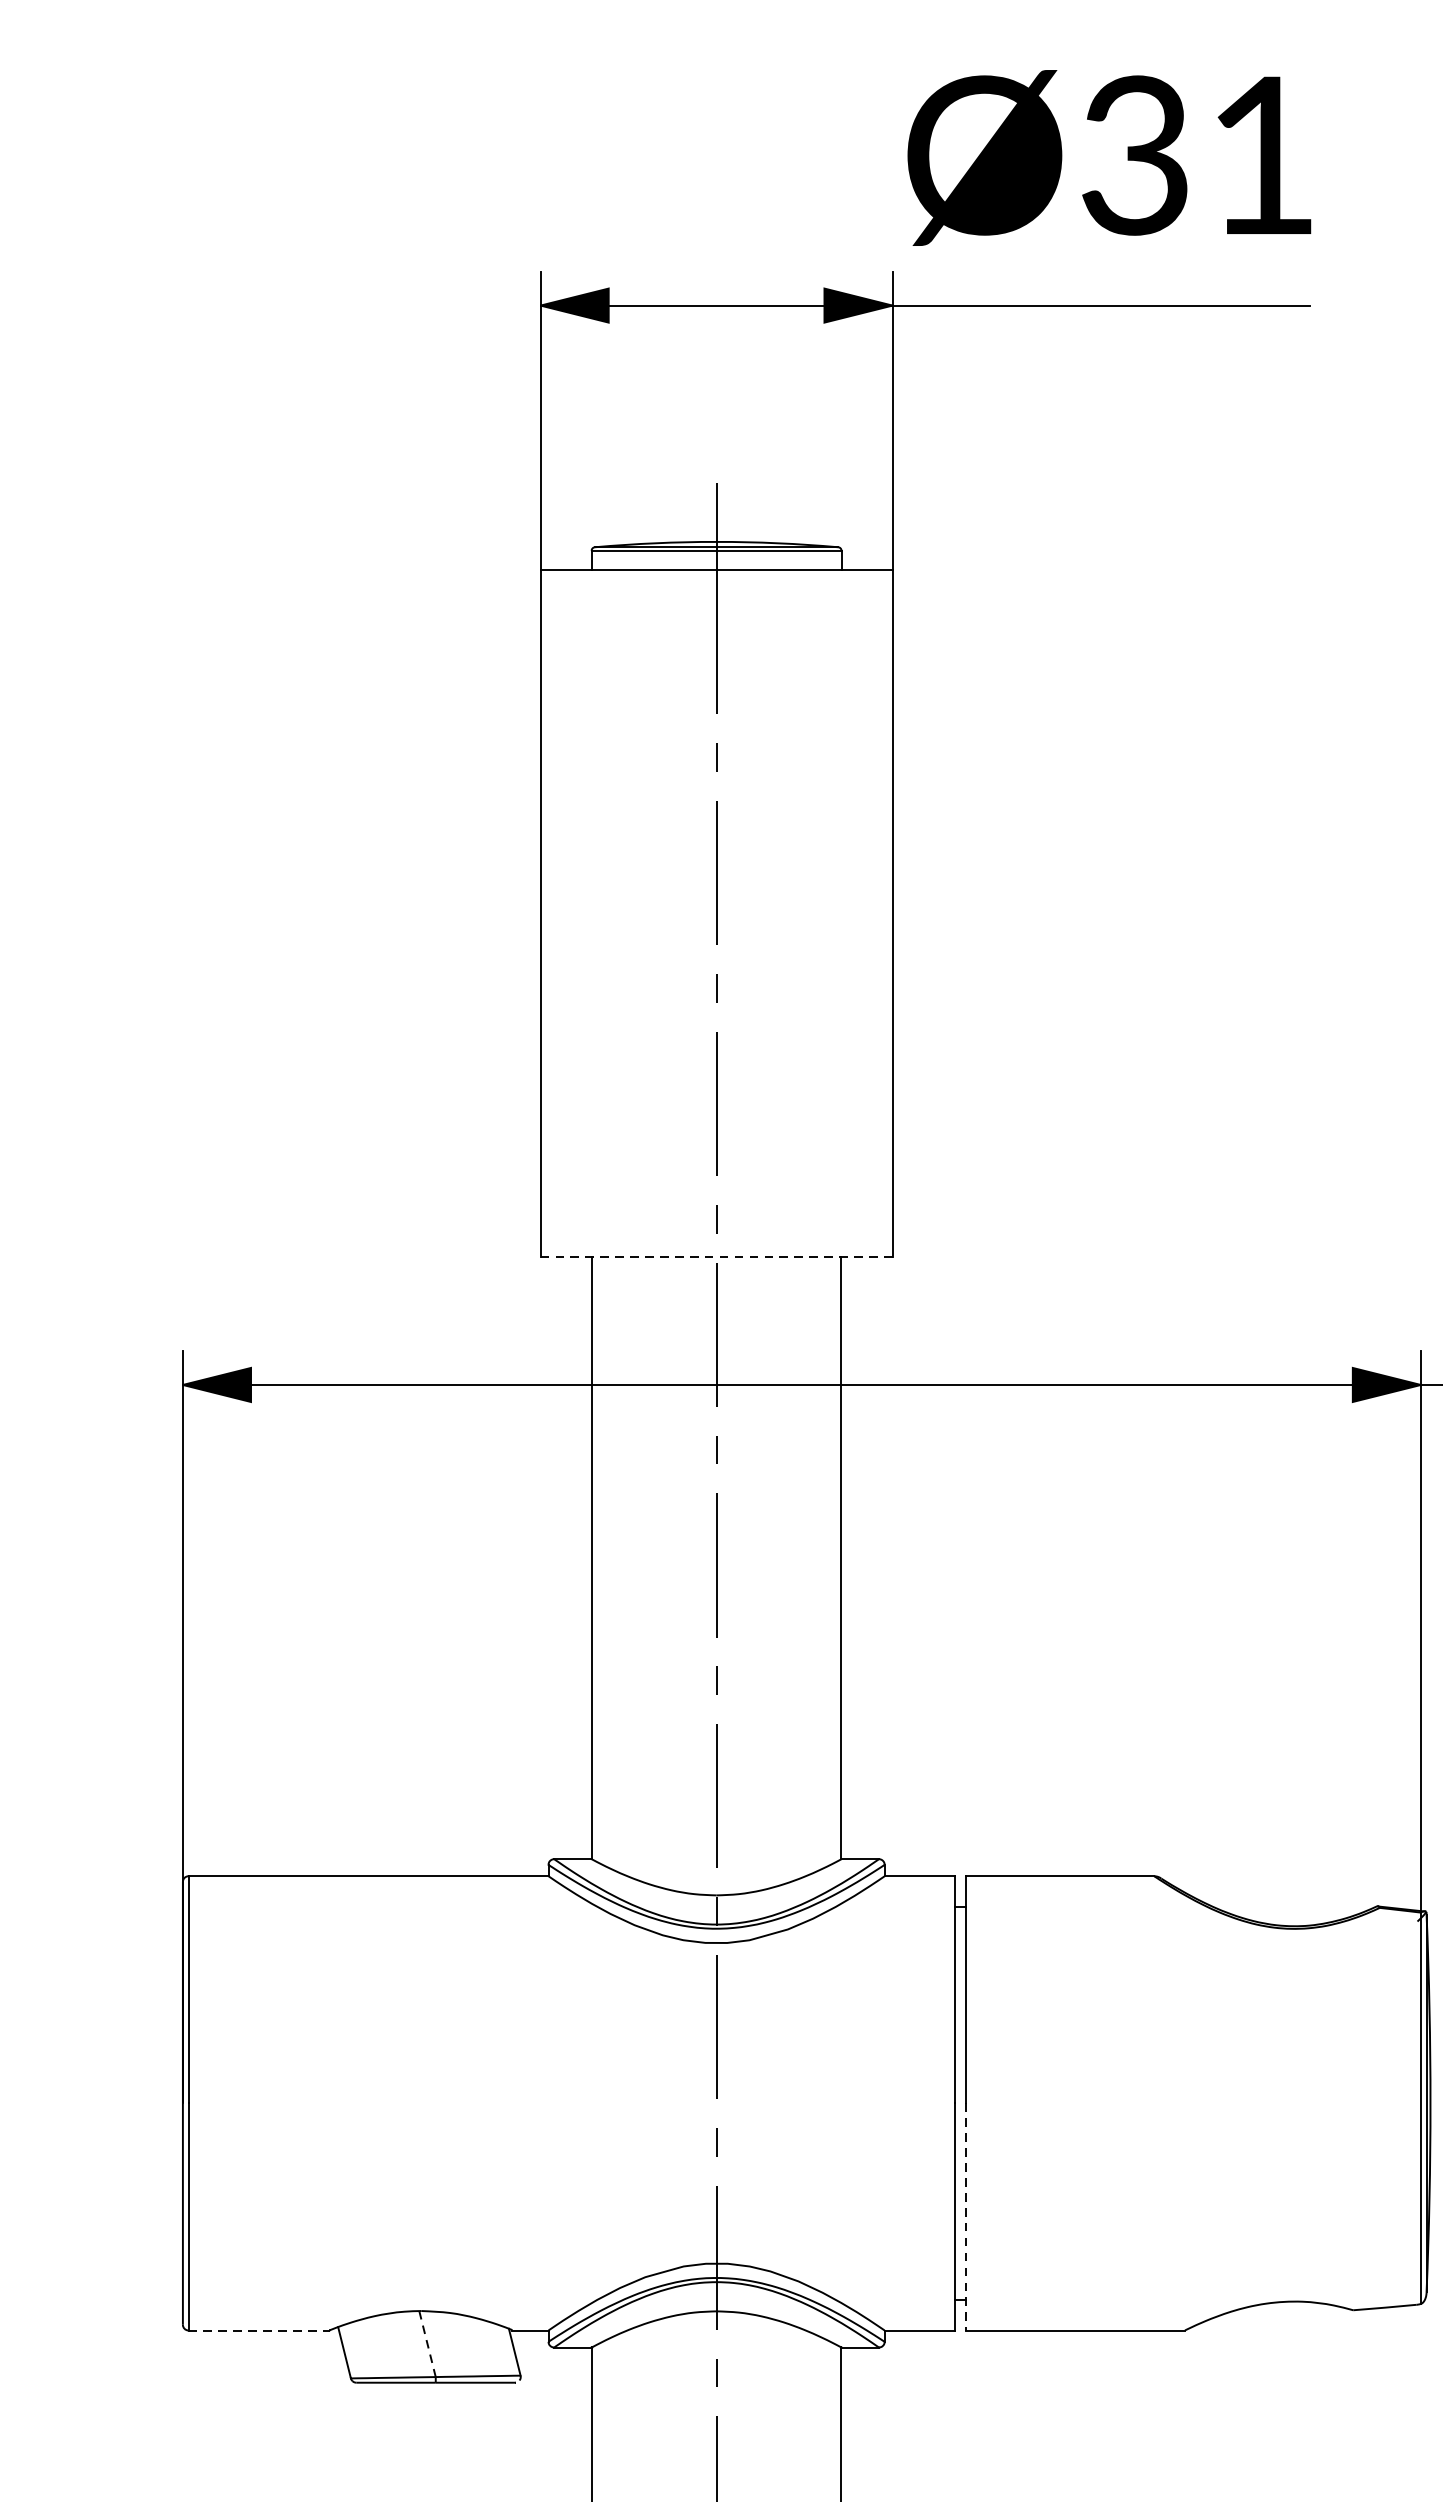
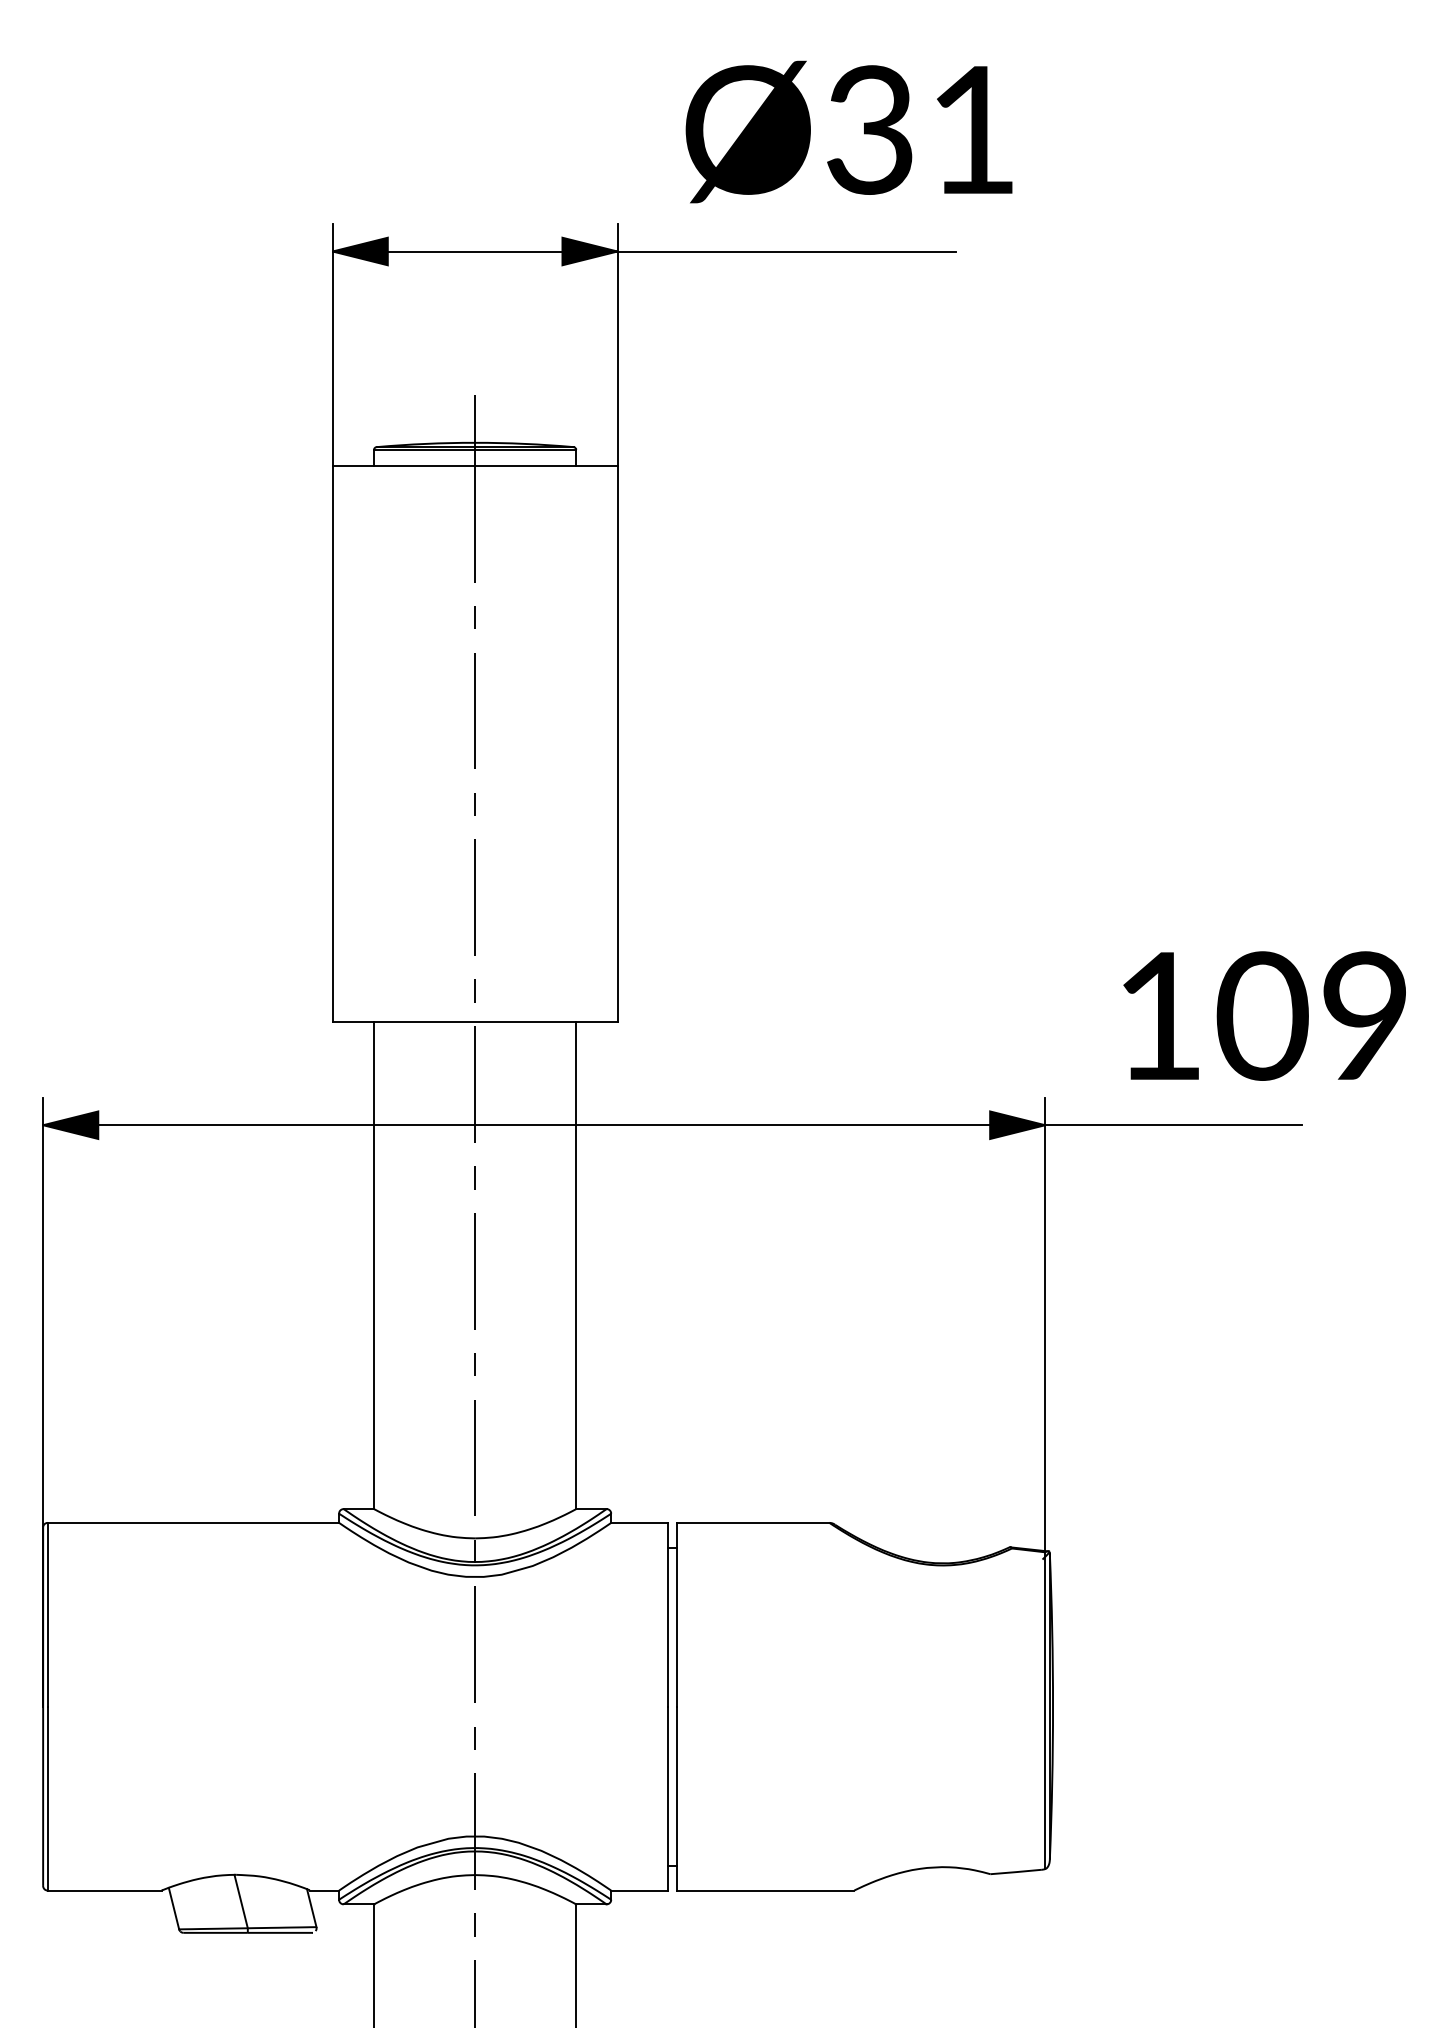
text: (1108, 157) -> (848, 131), moved
line: (717, 1256) -> (475, 1021), dashed -> solid
line: (966, 2216) -> (677, 1798), dashed -> solid
line: (259, 2330) -> (105, 1890), dashed -> solid
line: (427, 2343) -> (241, 1901), dashed -> solid

